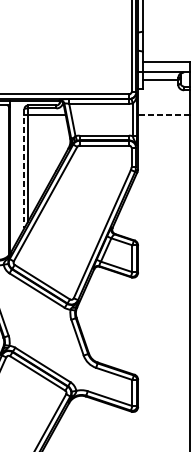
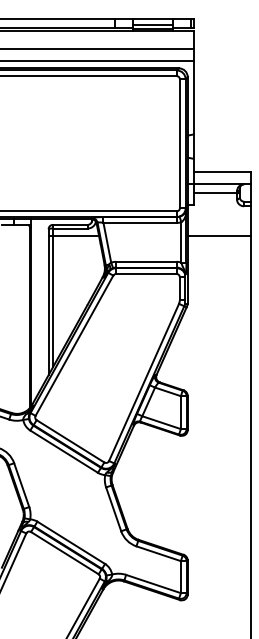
line: (163, 114) -> (219, 236), dashed -> solid
line: (24, 168) -> (48, 302), dashed -> solid

